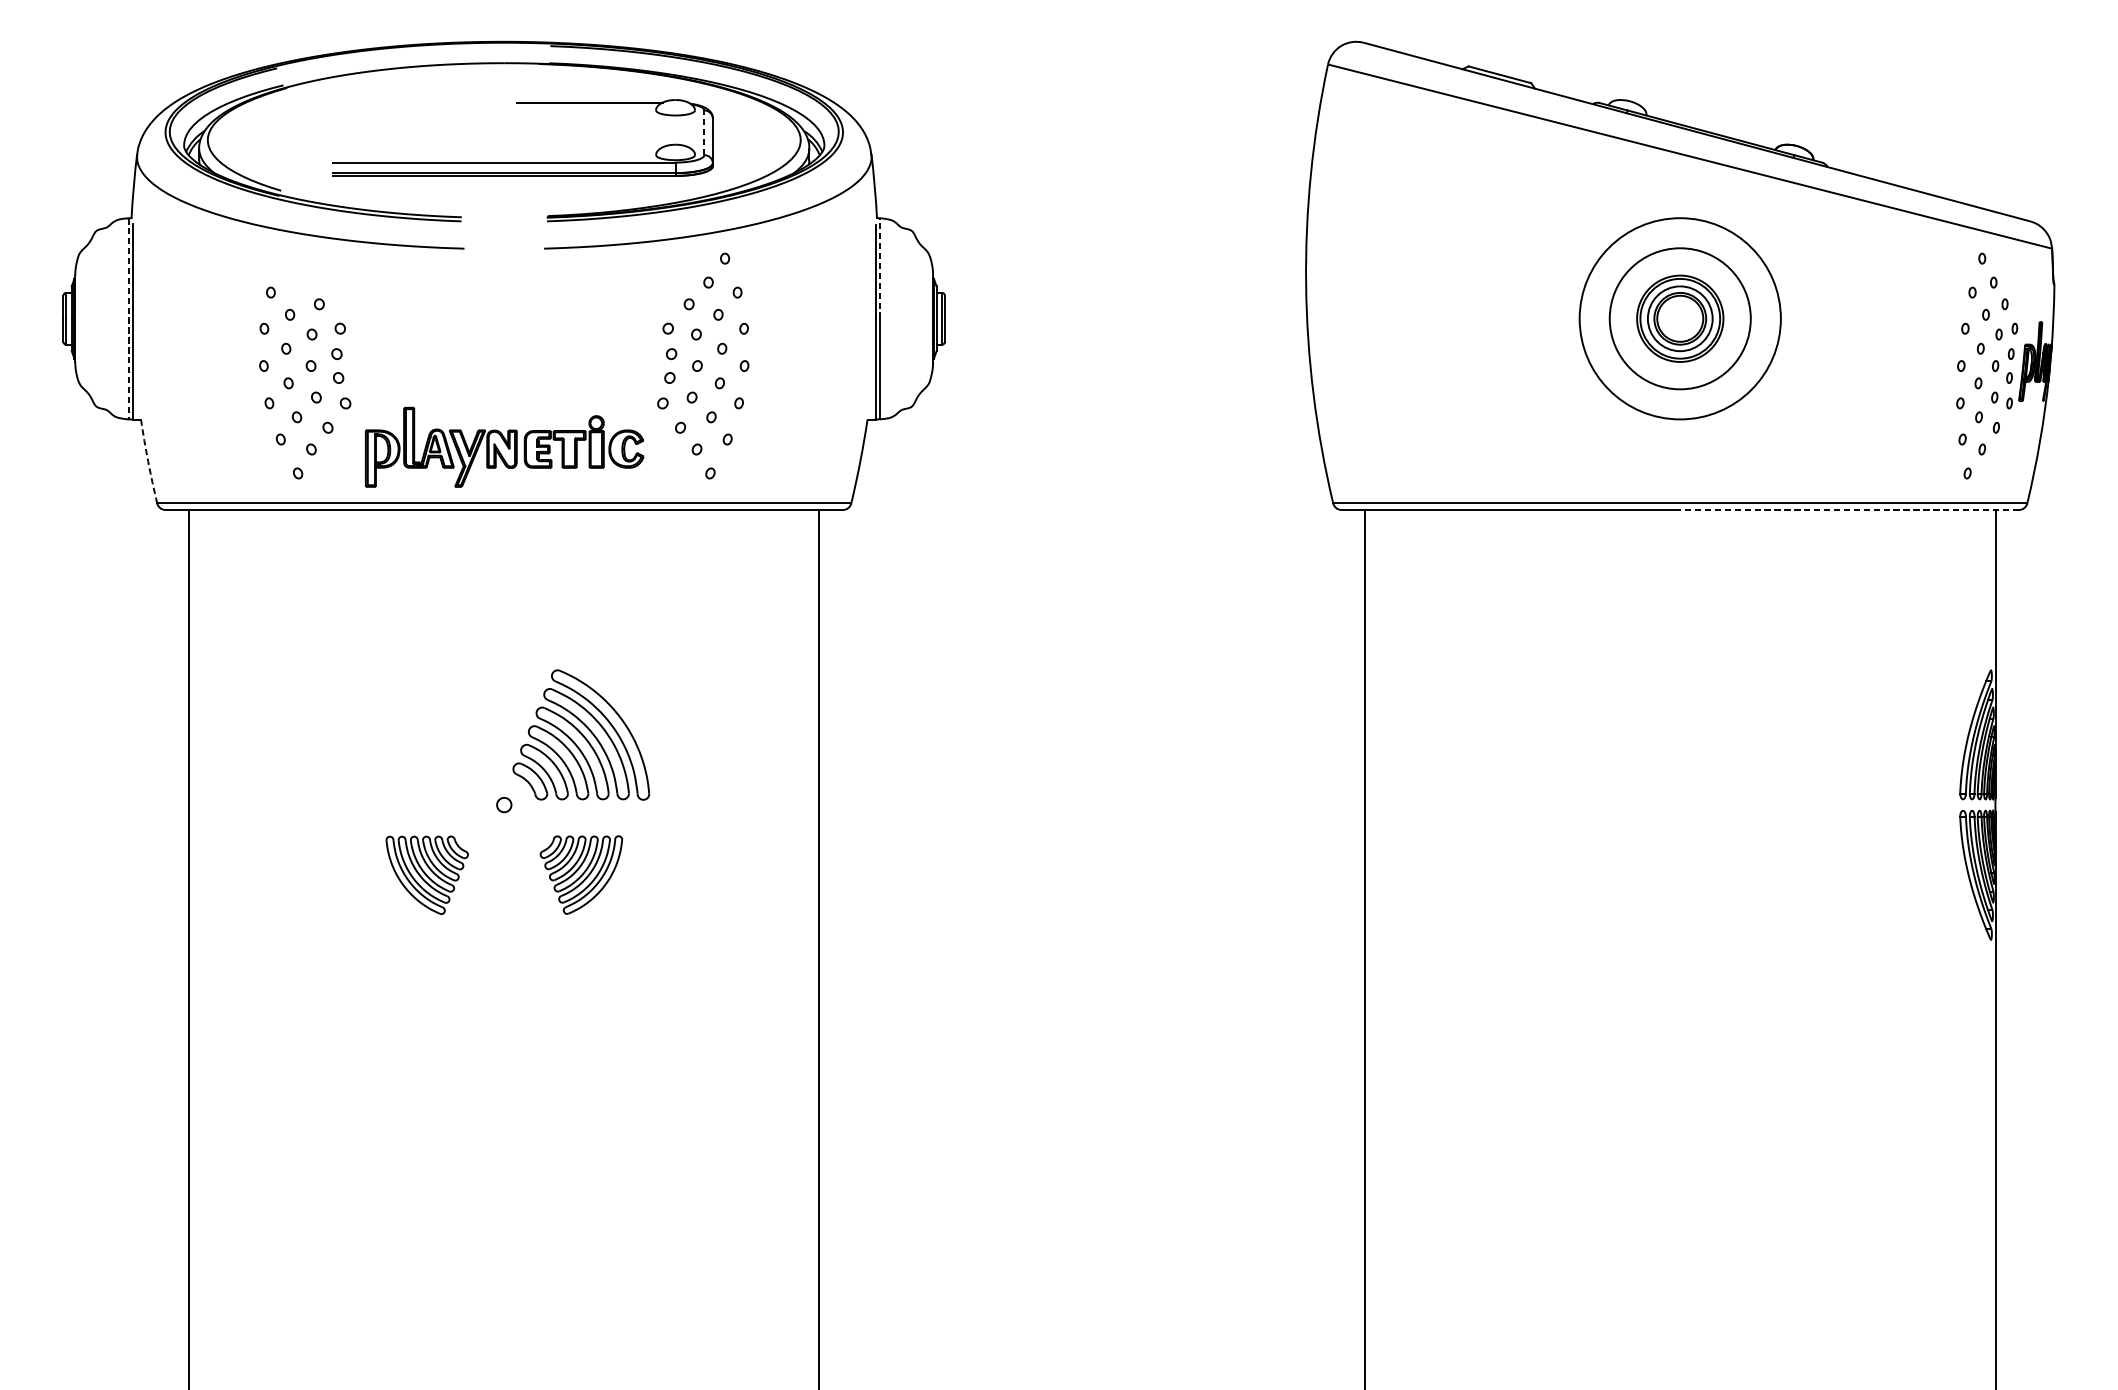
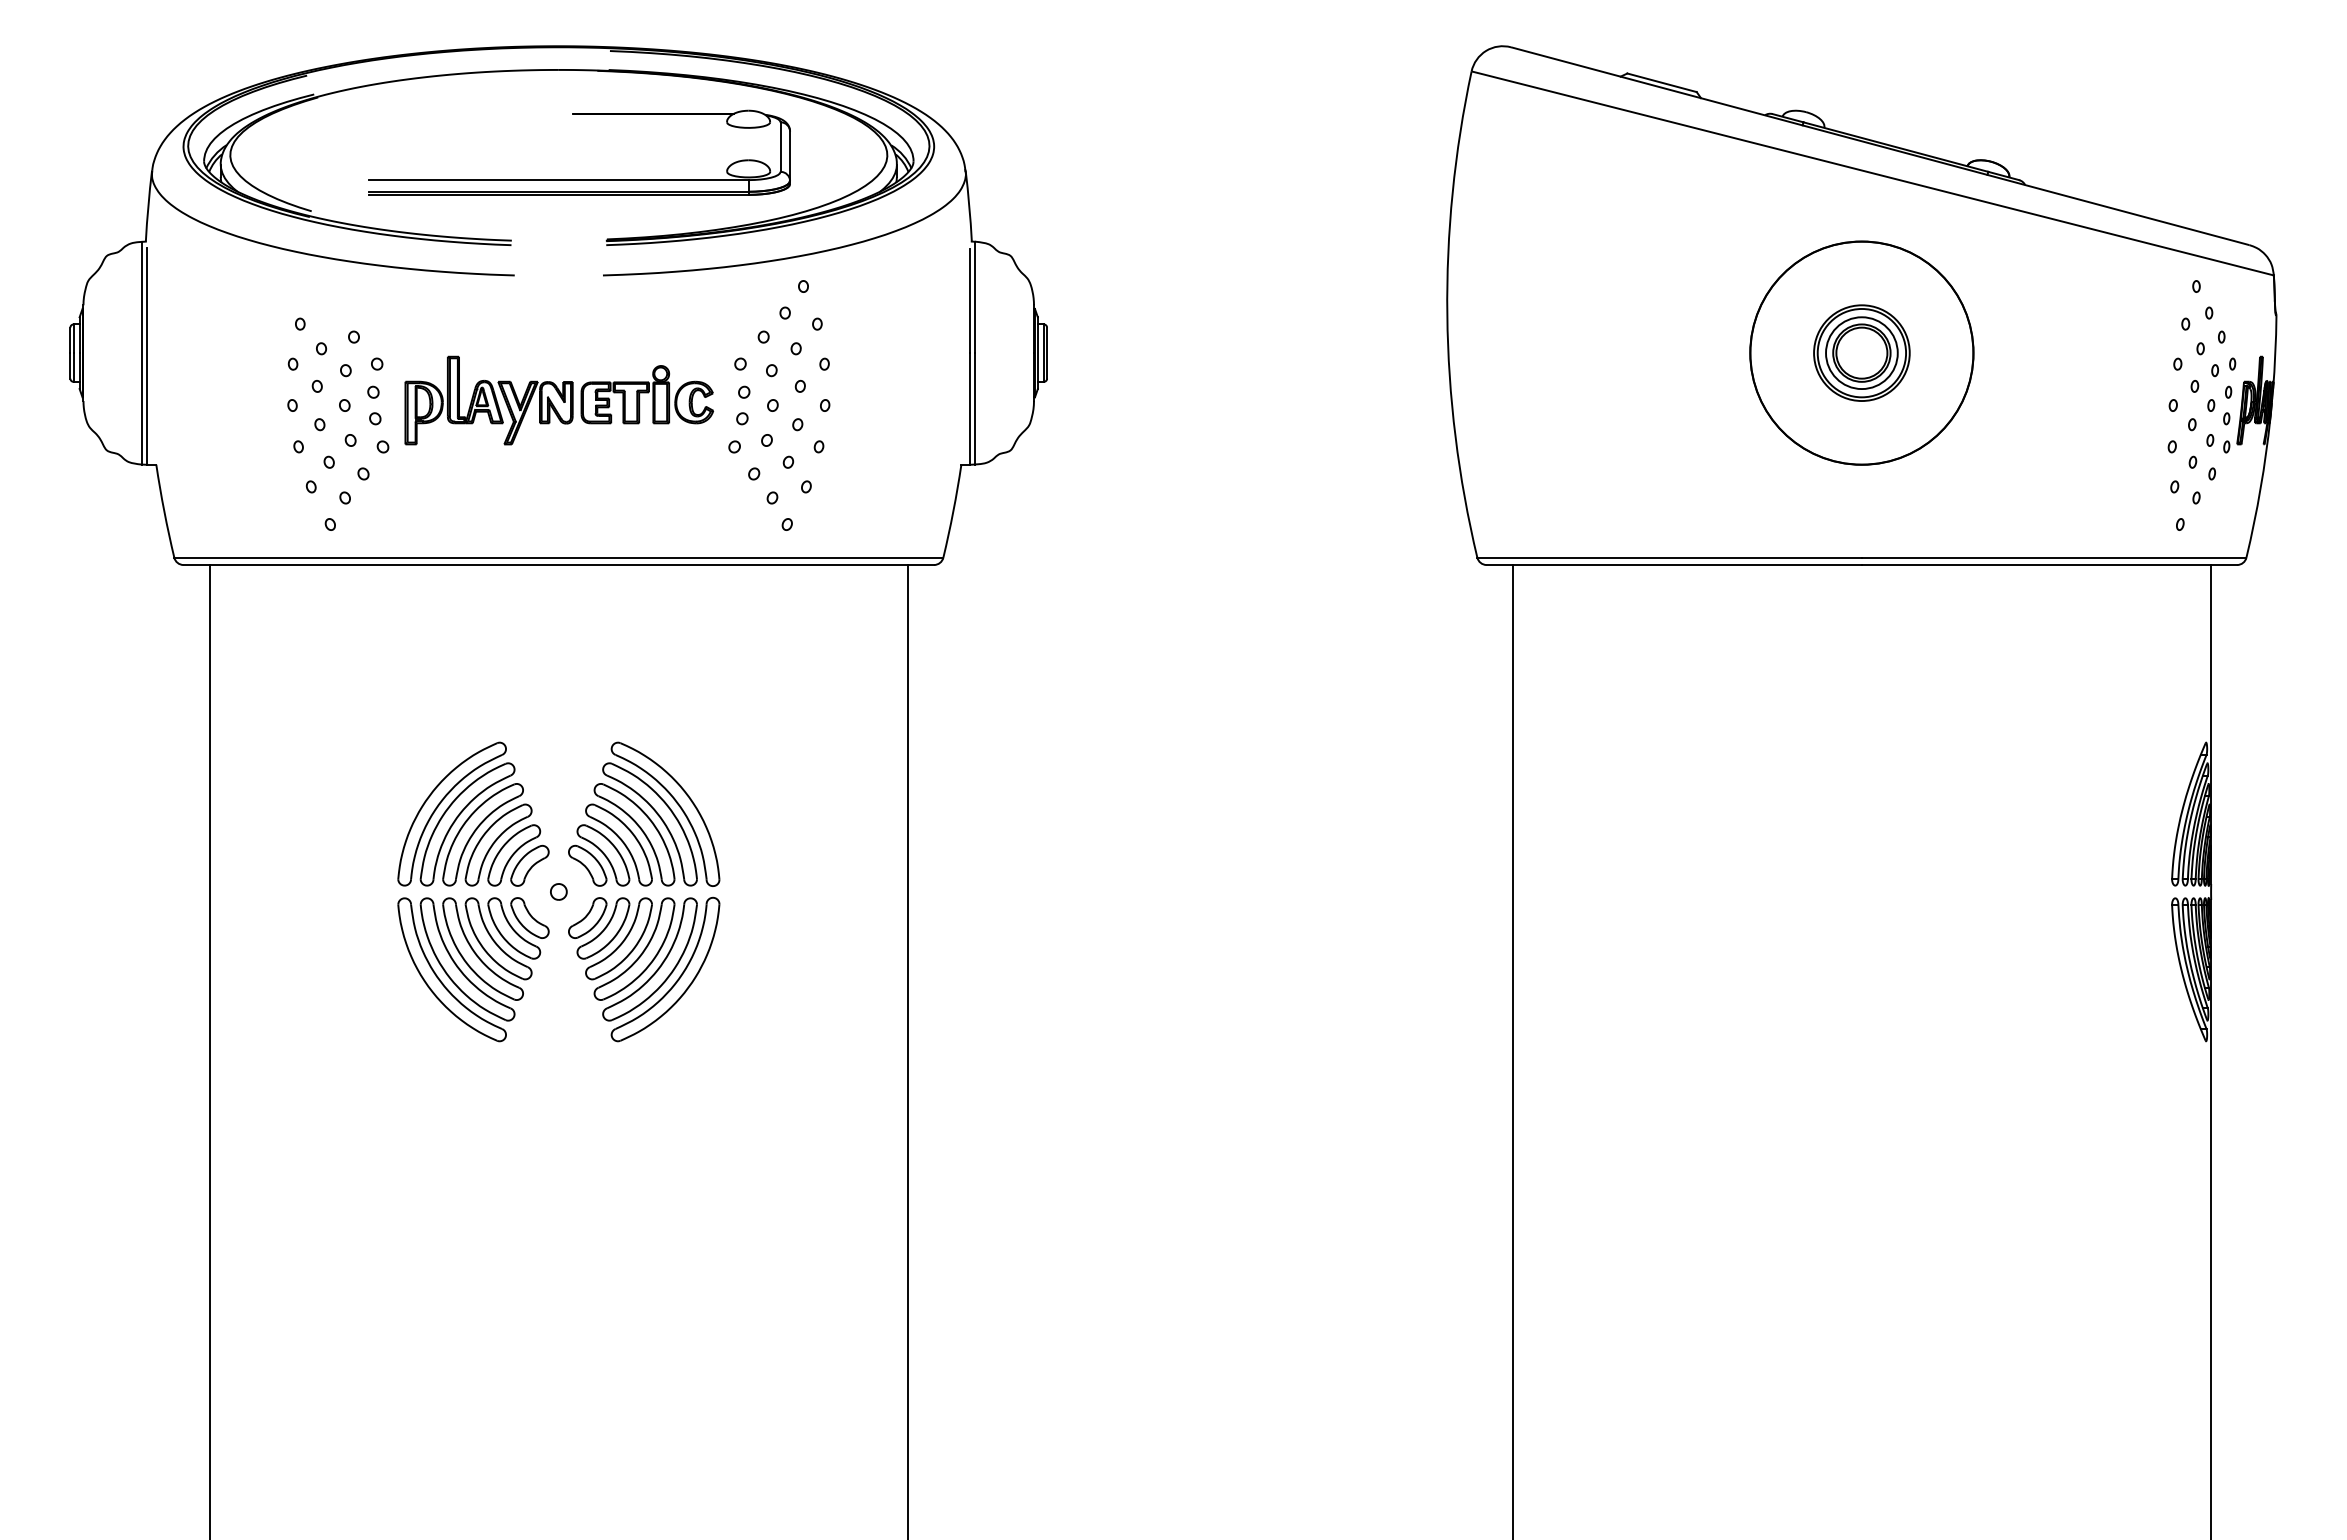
line: (704, 133) -> (780, 147), dashed -> solid
line: (880, 268) -> (975, 297), dashed -> solid
circle: (1679, 318) -> (1861, 352), size x1.43
line: (128, 319) -> (142, 353), dashed -> solid
part: (504, 447) -> (559, 400), moved
arc: (148, 461) -> (164, 511), dashed -> solid
line: (1849, 510) -> (2049, 565), dashed -> solid
part: (427, 734) -> (473, 813), added
part: (427, 875) -> (473, 969), size x1.67
part: (581, 875) -> (644, 969), size x1.67

